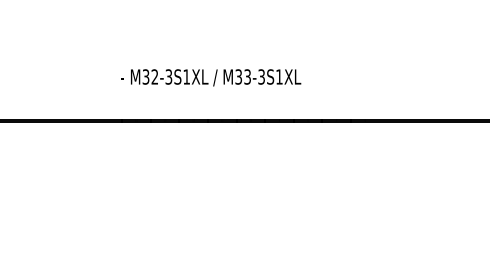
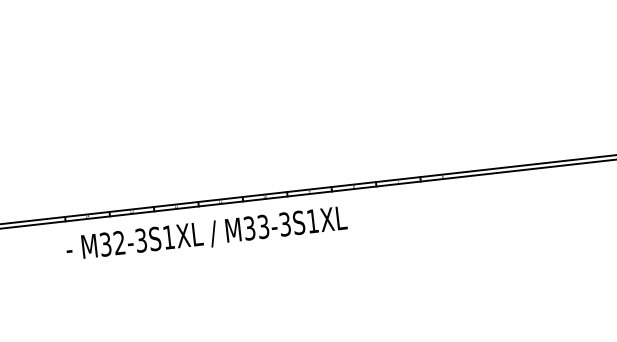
text: (211, 77) -> (207, 233), moved

